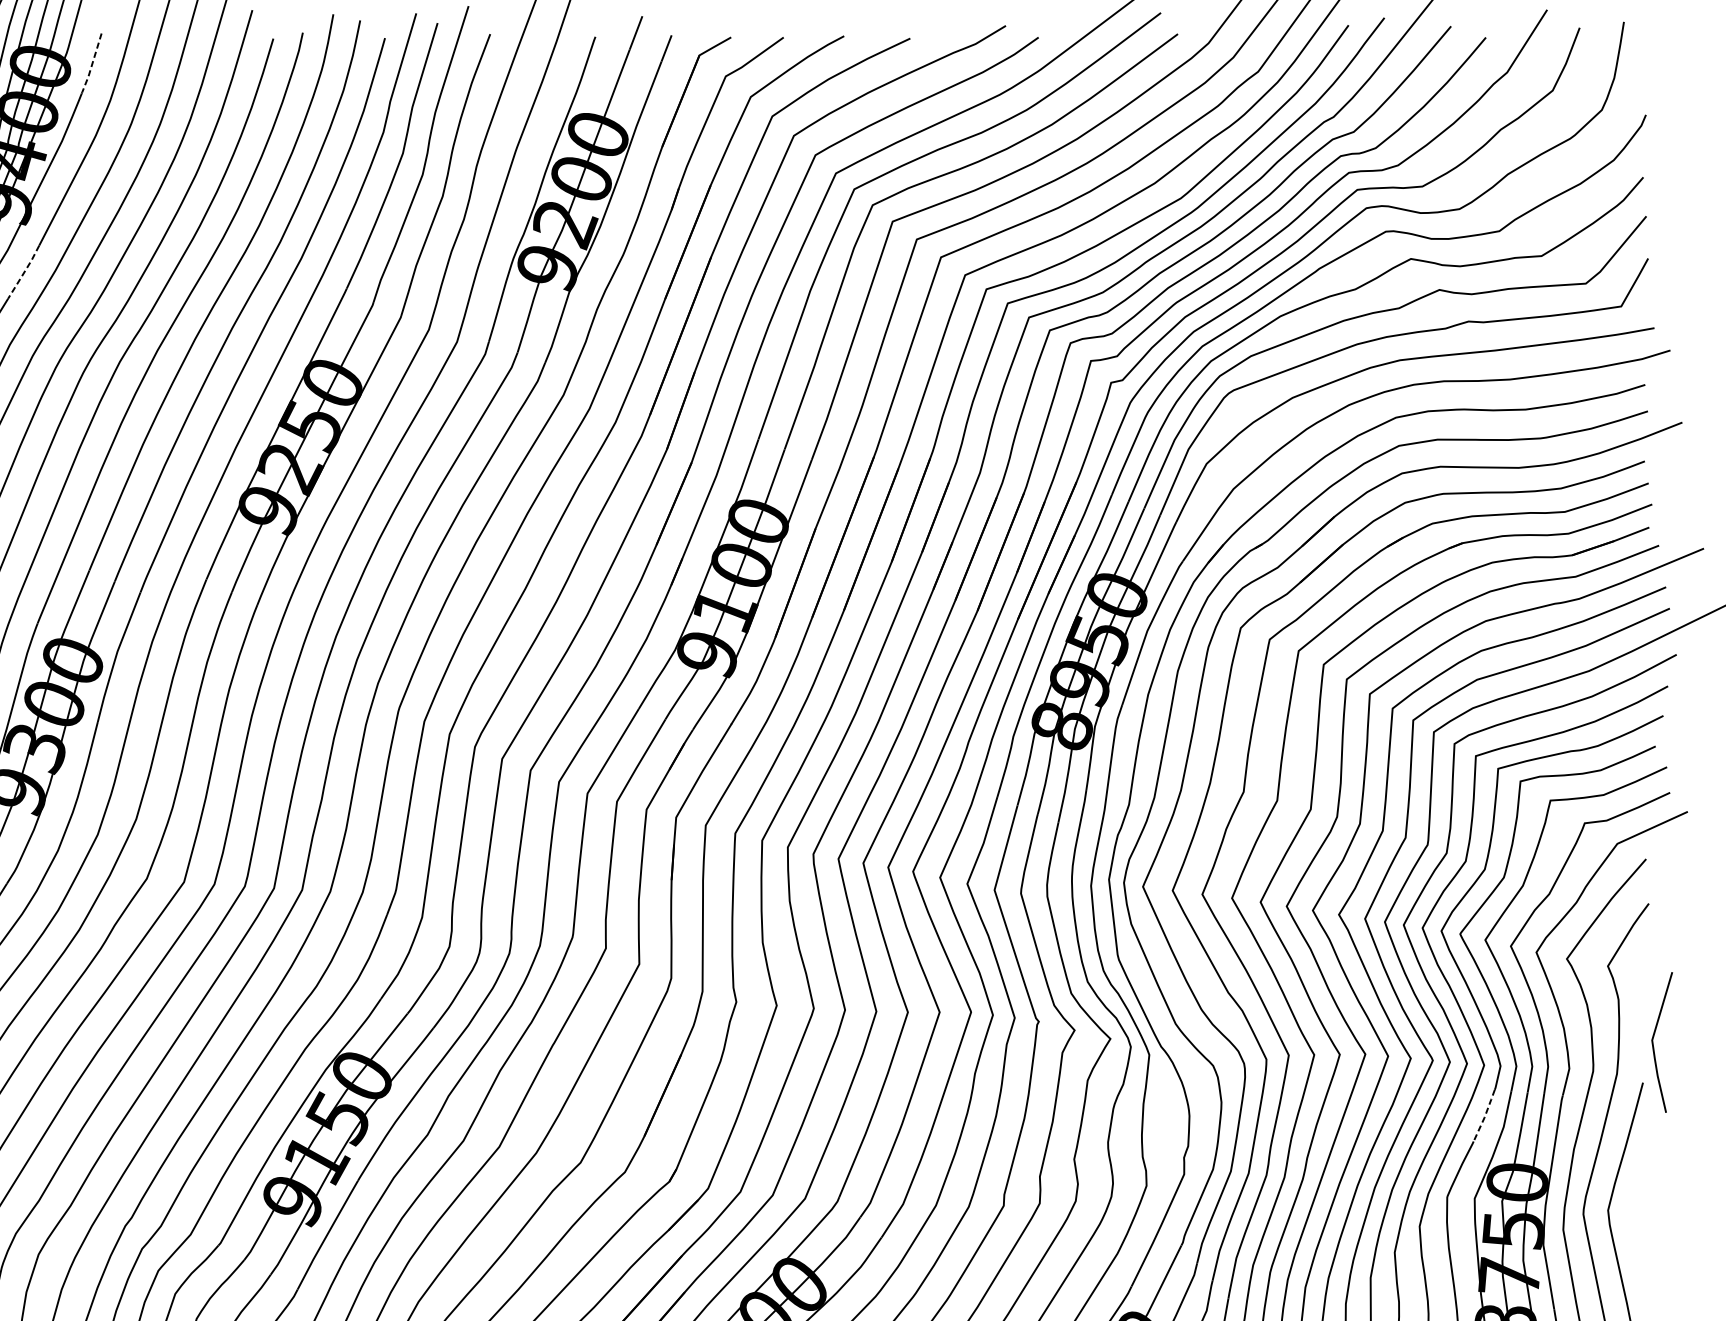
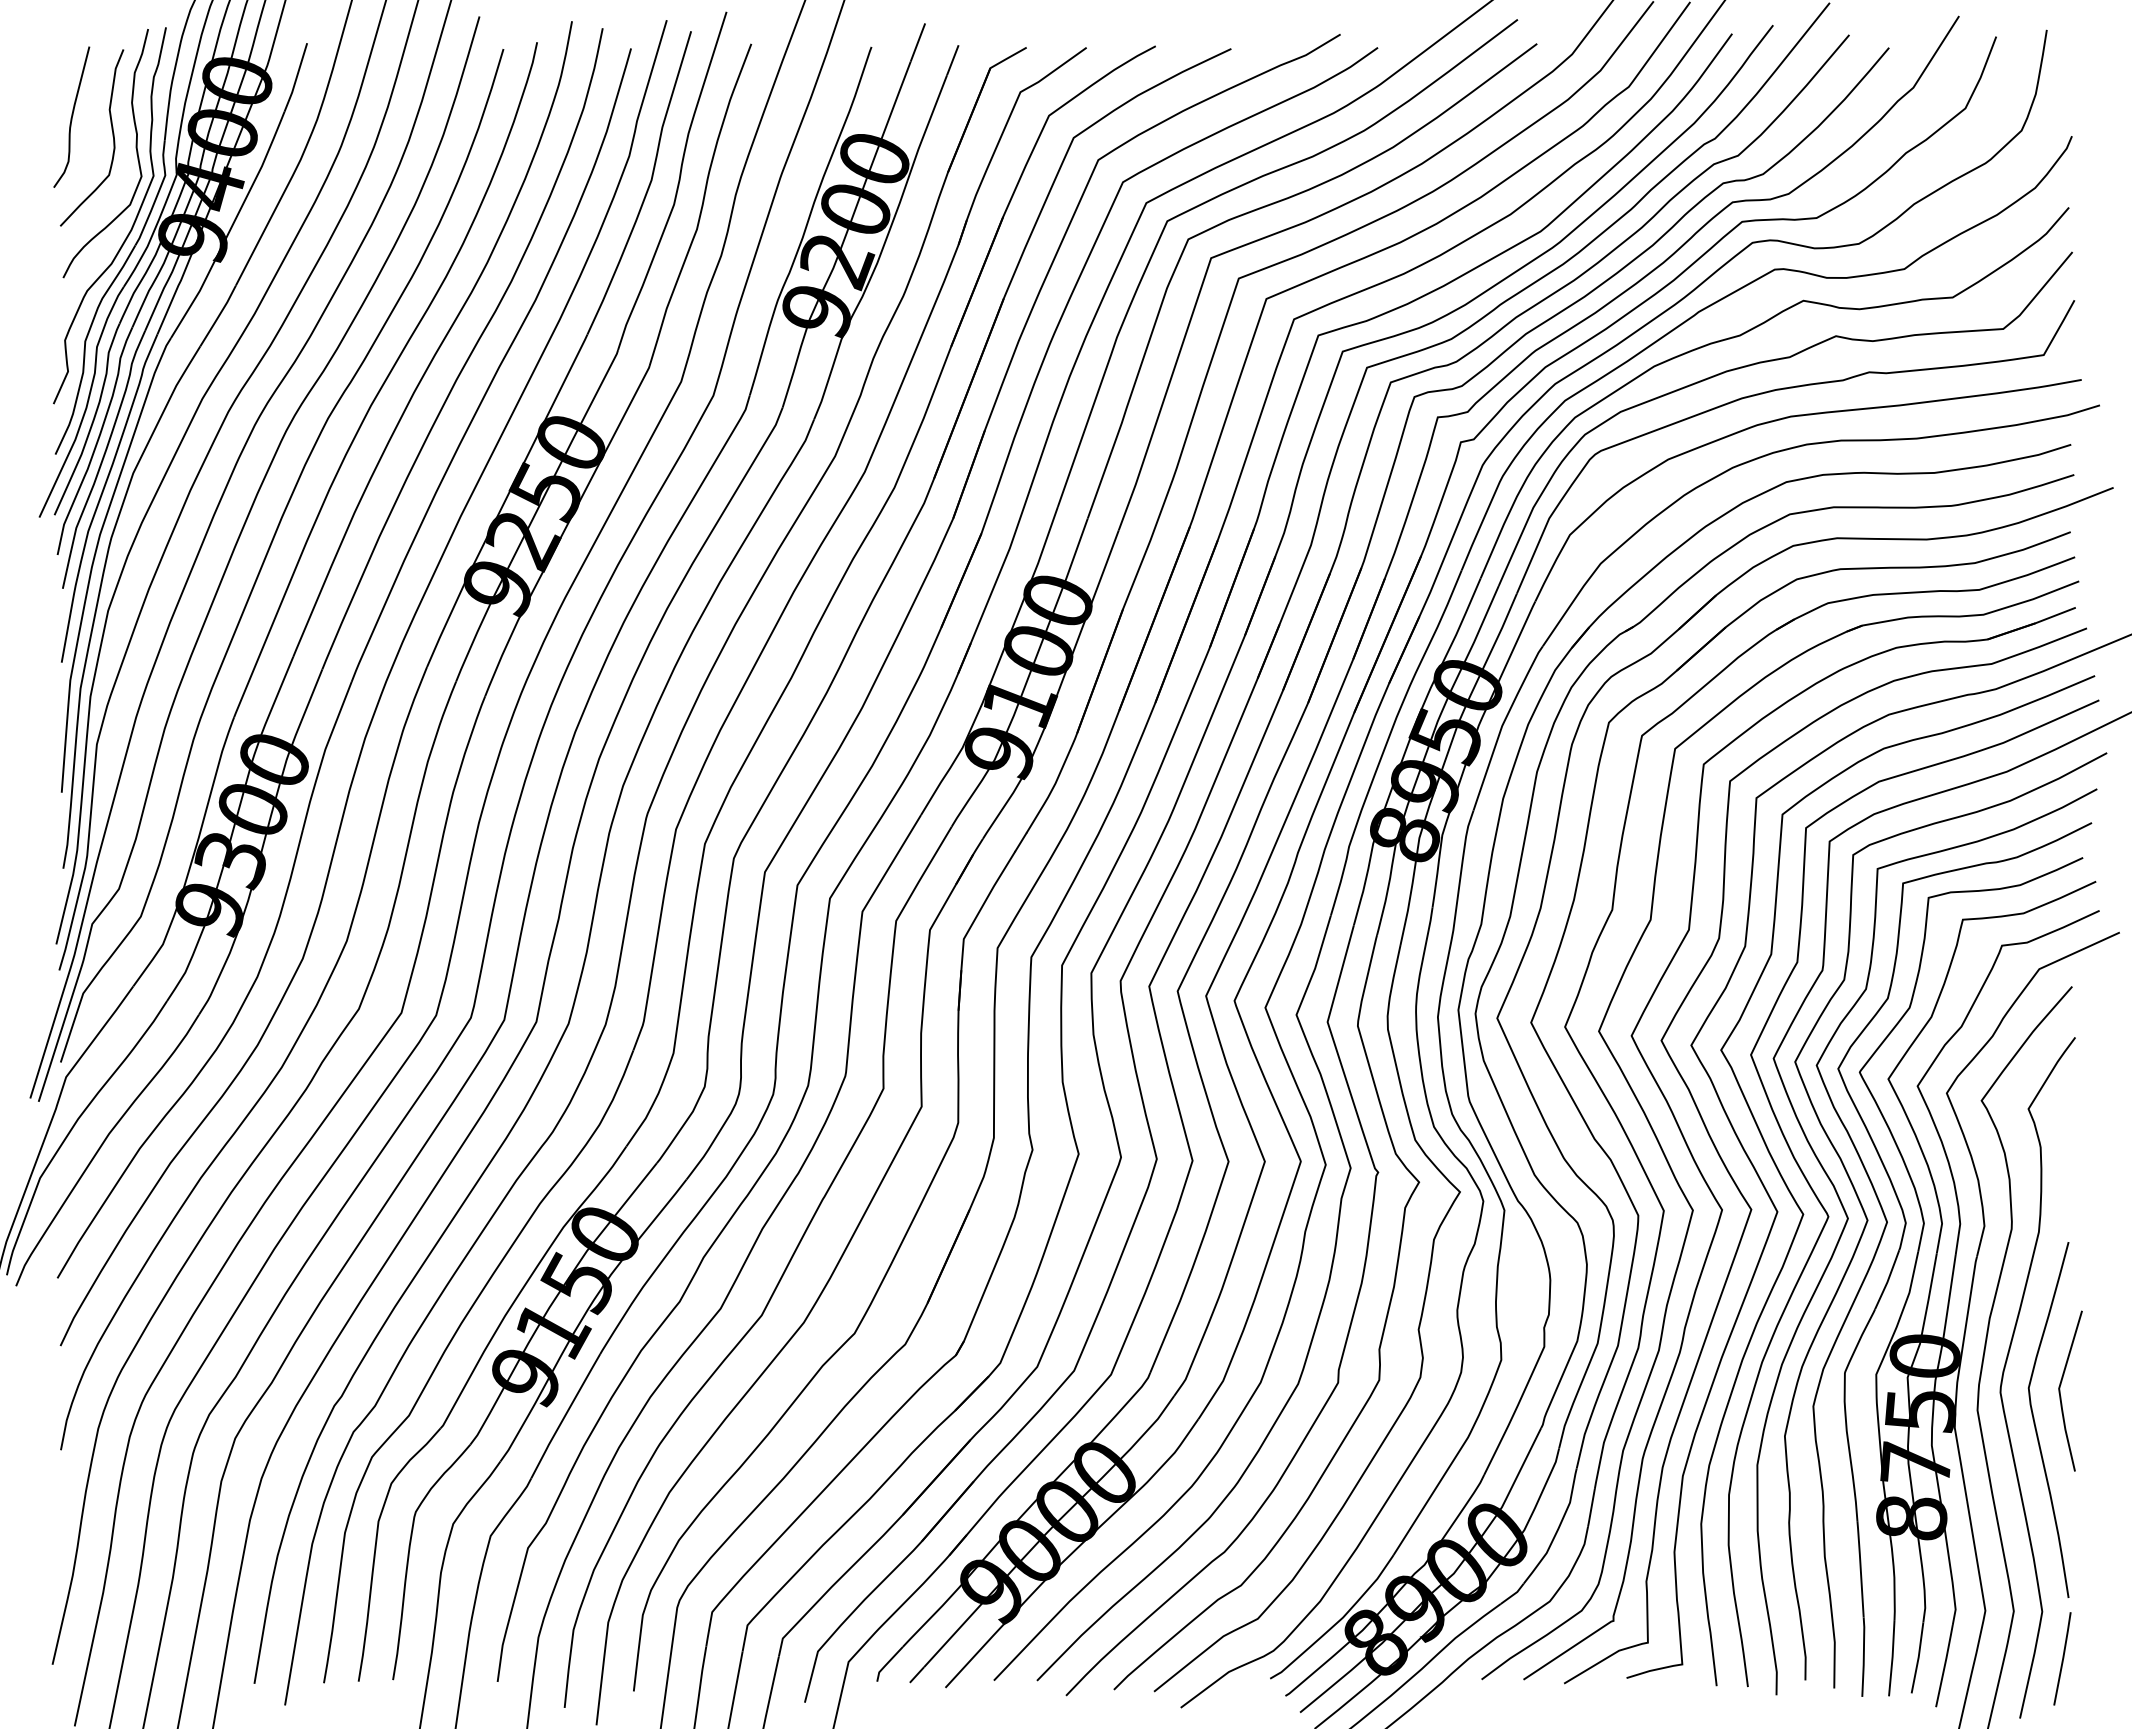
line: (92, 65) -> (296, 79), dashed -> solid
line: (23, 272) -> (218, 316), dashed -> solid
curve: (1653, 1041) -> (2060, 1390), moved
line: (1485, 1116) -> (1888, 1280), dashed -> solid

